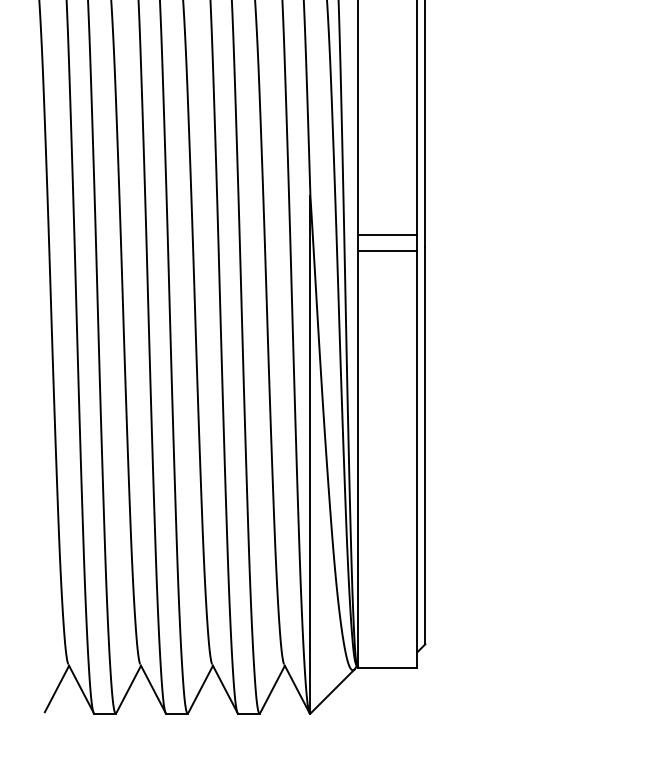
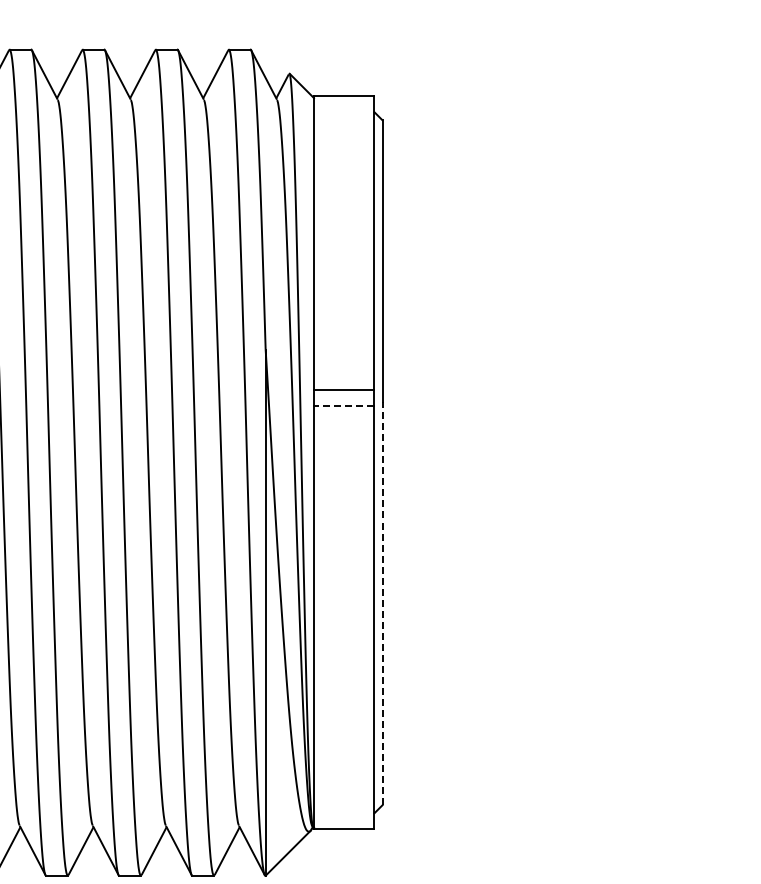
line: (387, 250) -> (343, 405), solid -> dashed
line: (425, 445) -> (382, 603), solid -> dashed

